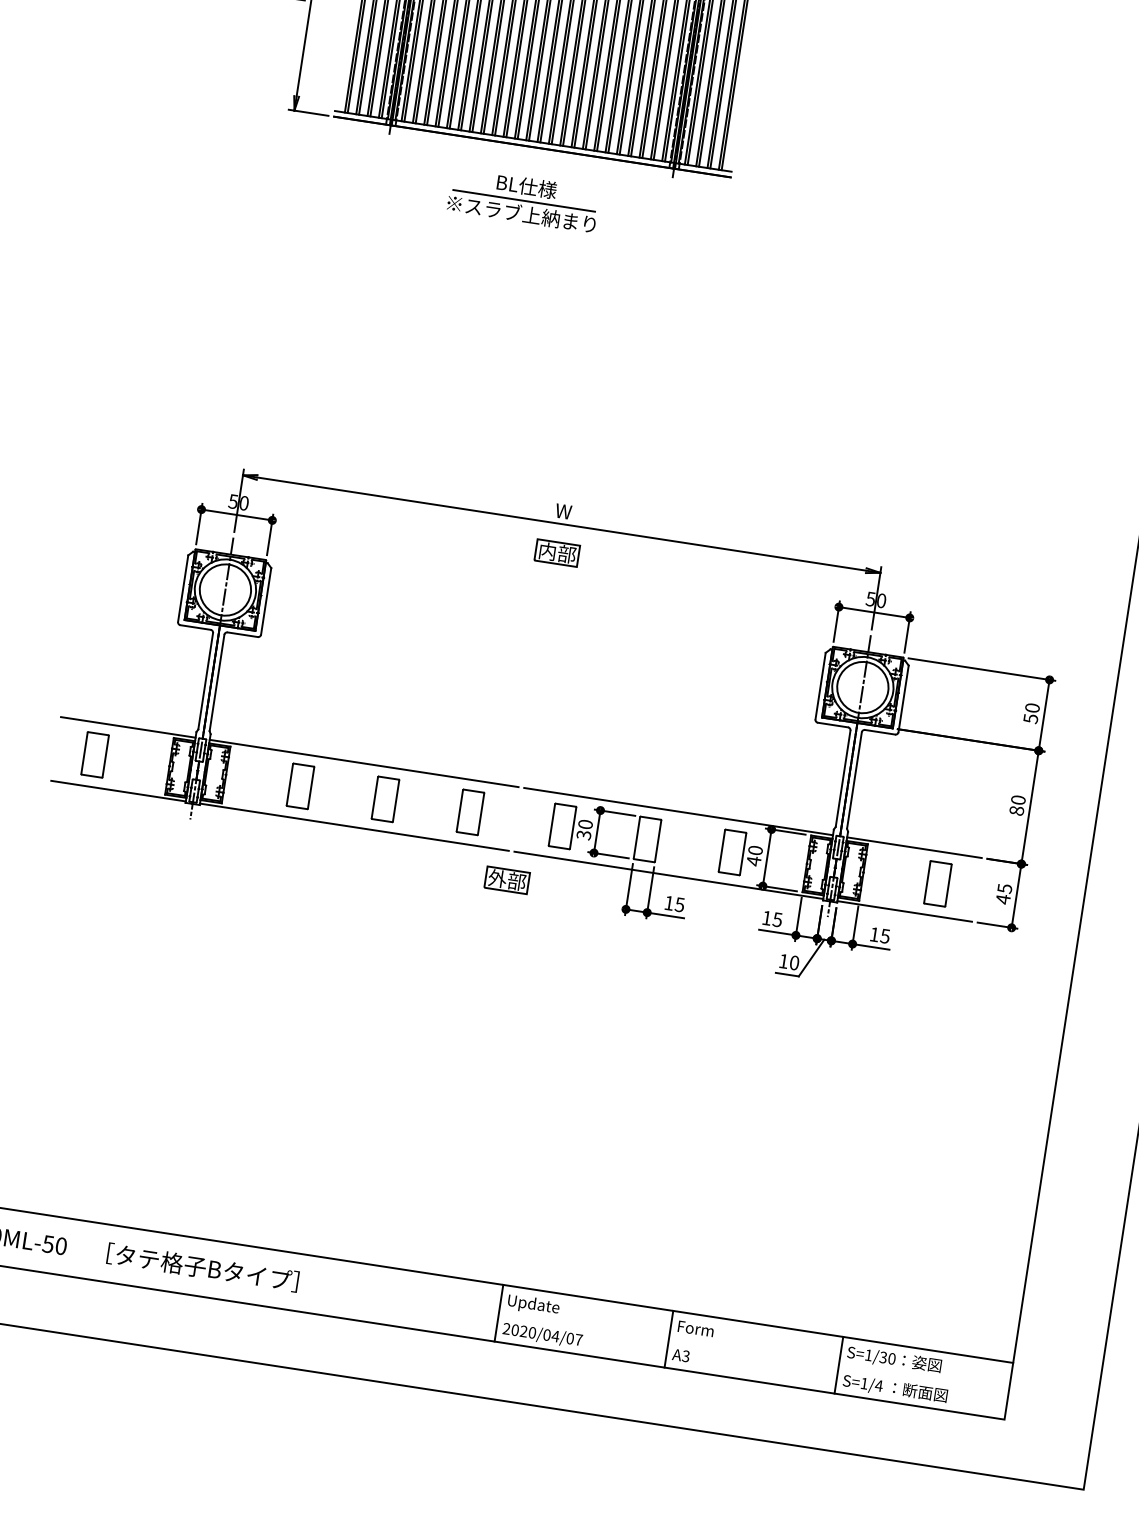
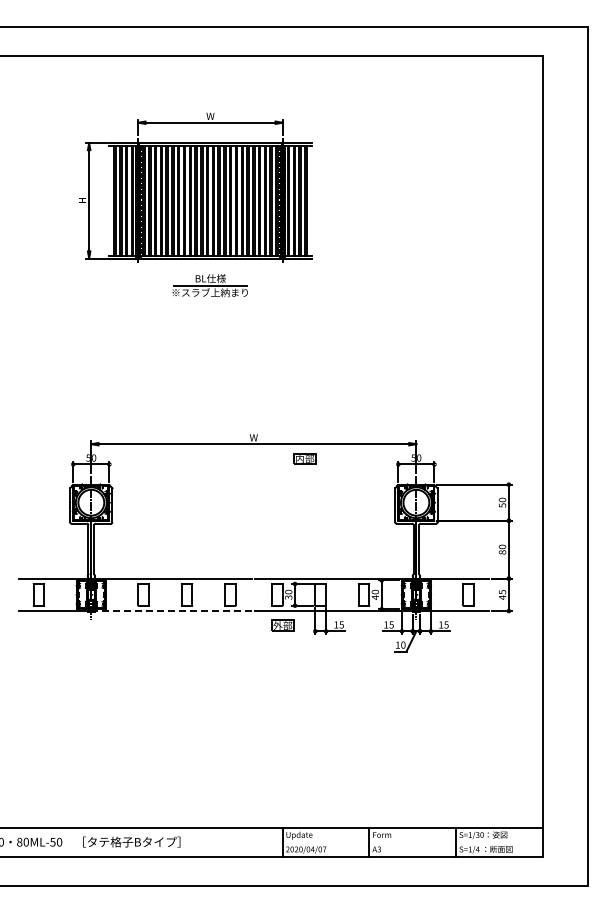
part: (556, 551) -> (304, 458), moved
line: (353, 827) -> (173, 611), solid -> dashed
part: (506, 879) -> (282, 625), moved

